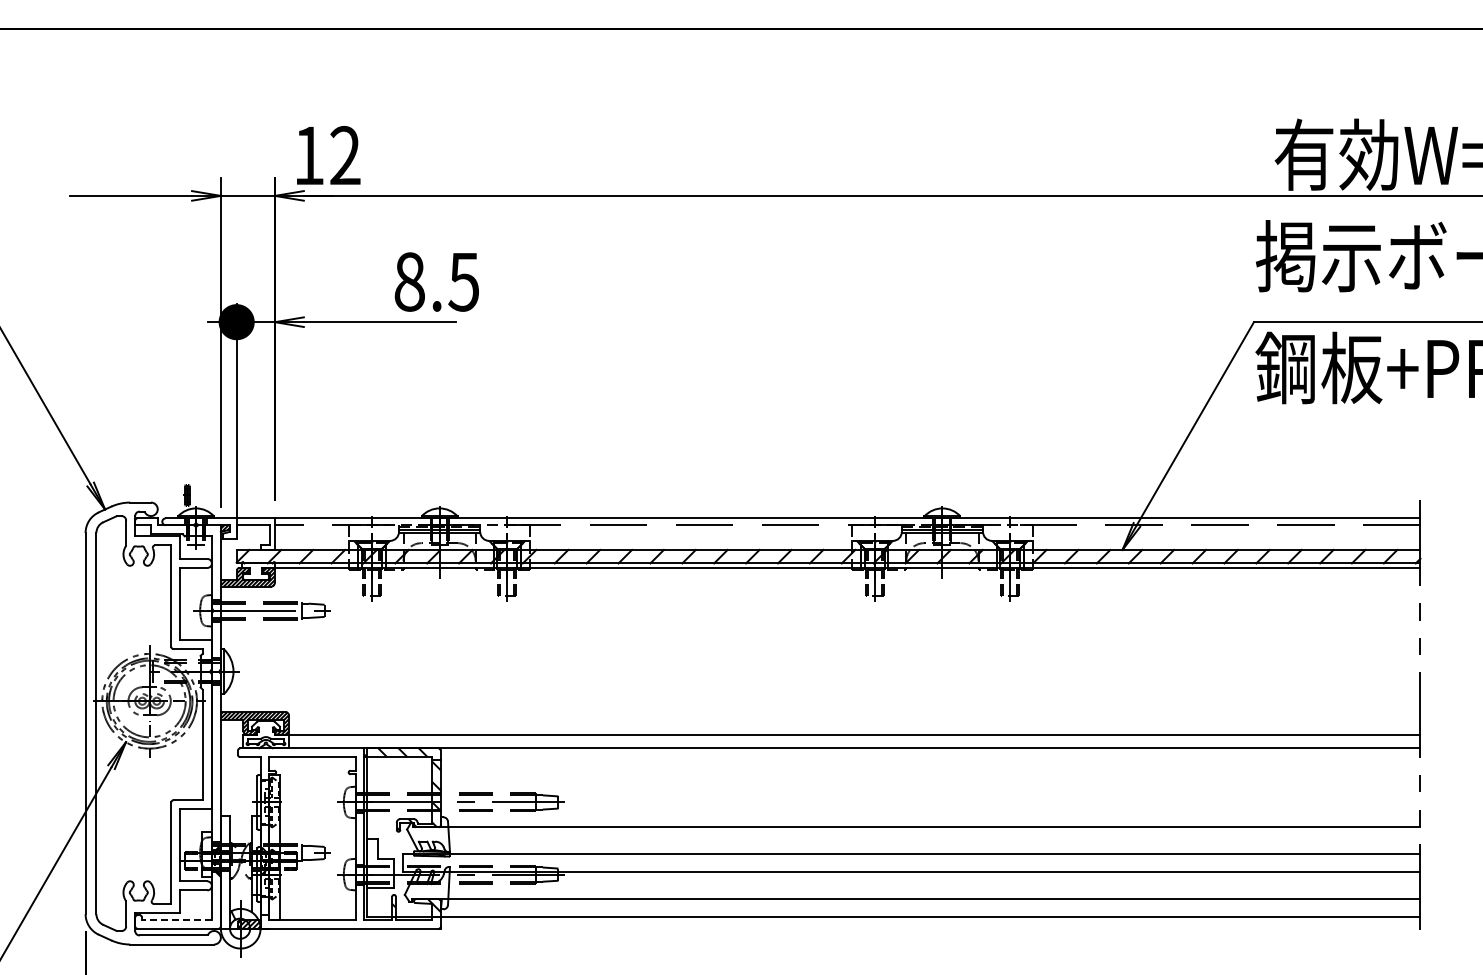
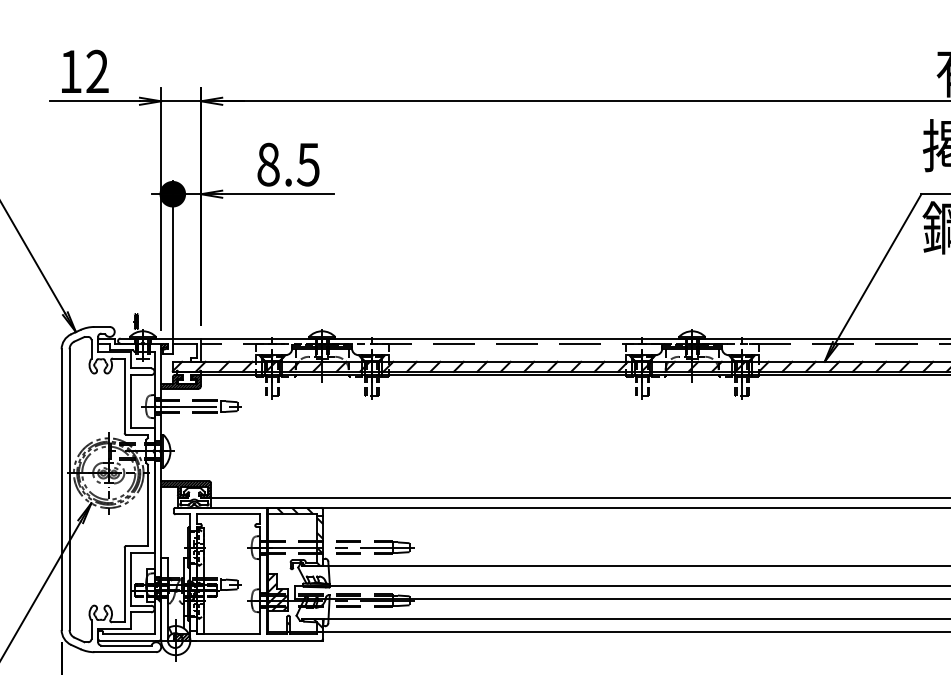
text: (328, 155) -> (85, 71), moved
text: (436, 281) -> (288, 164), moved
hatch: (379, 863) -> (277, 592), added
line: (176, 919) -> (128, 633), dashed -> solid

